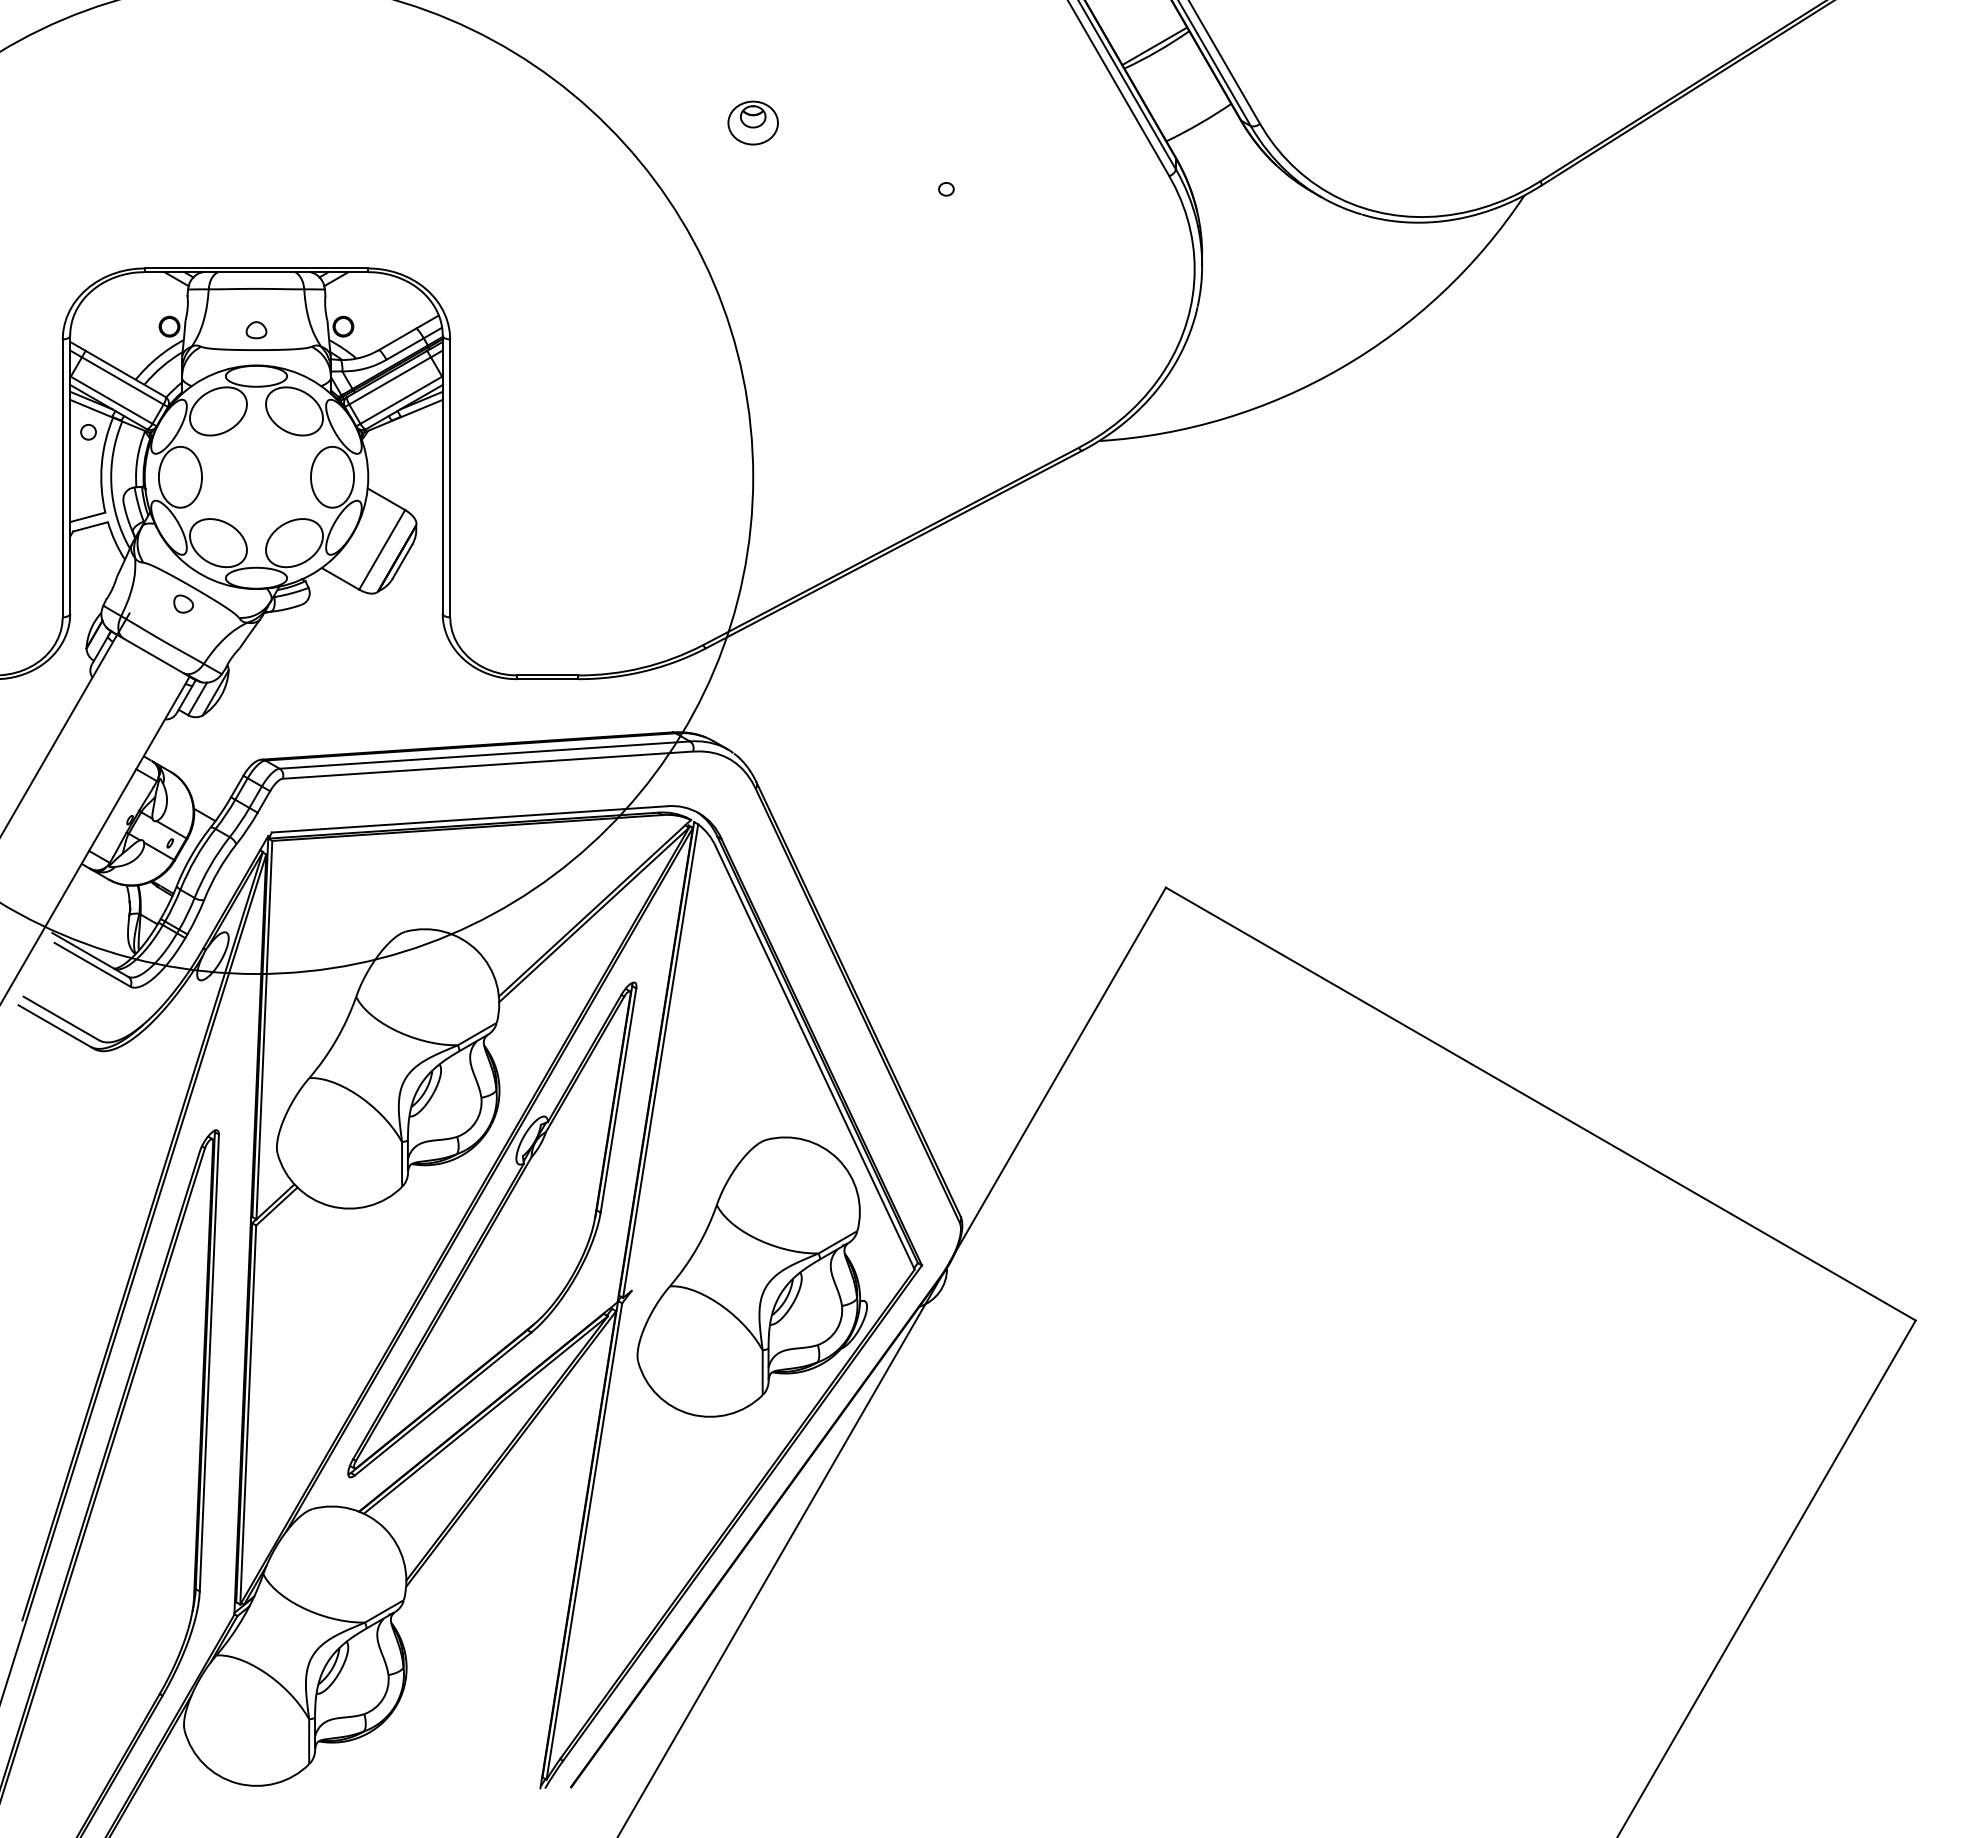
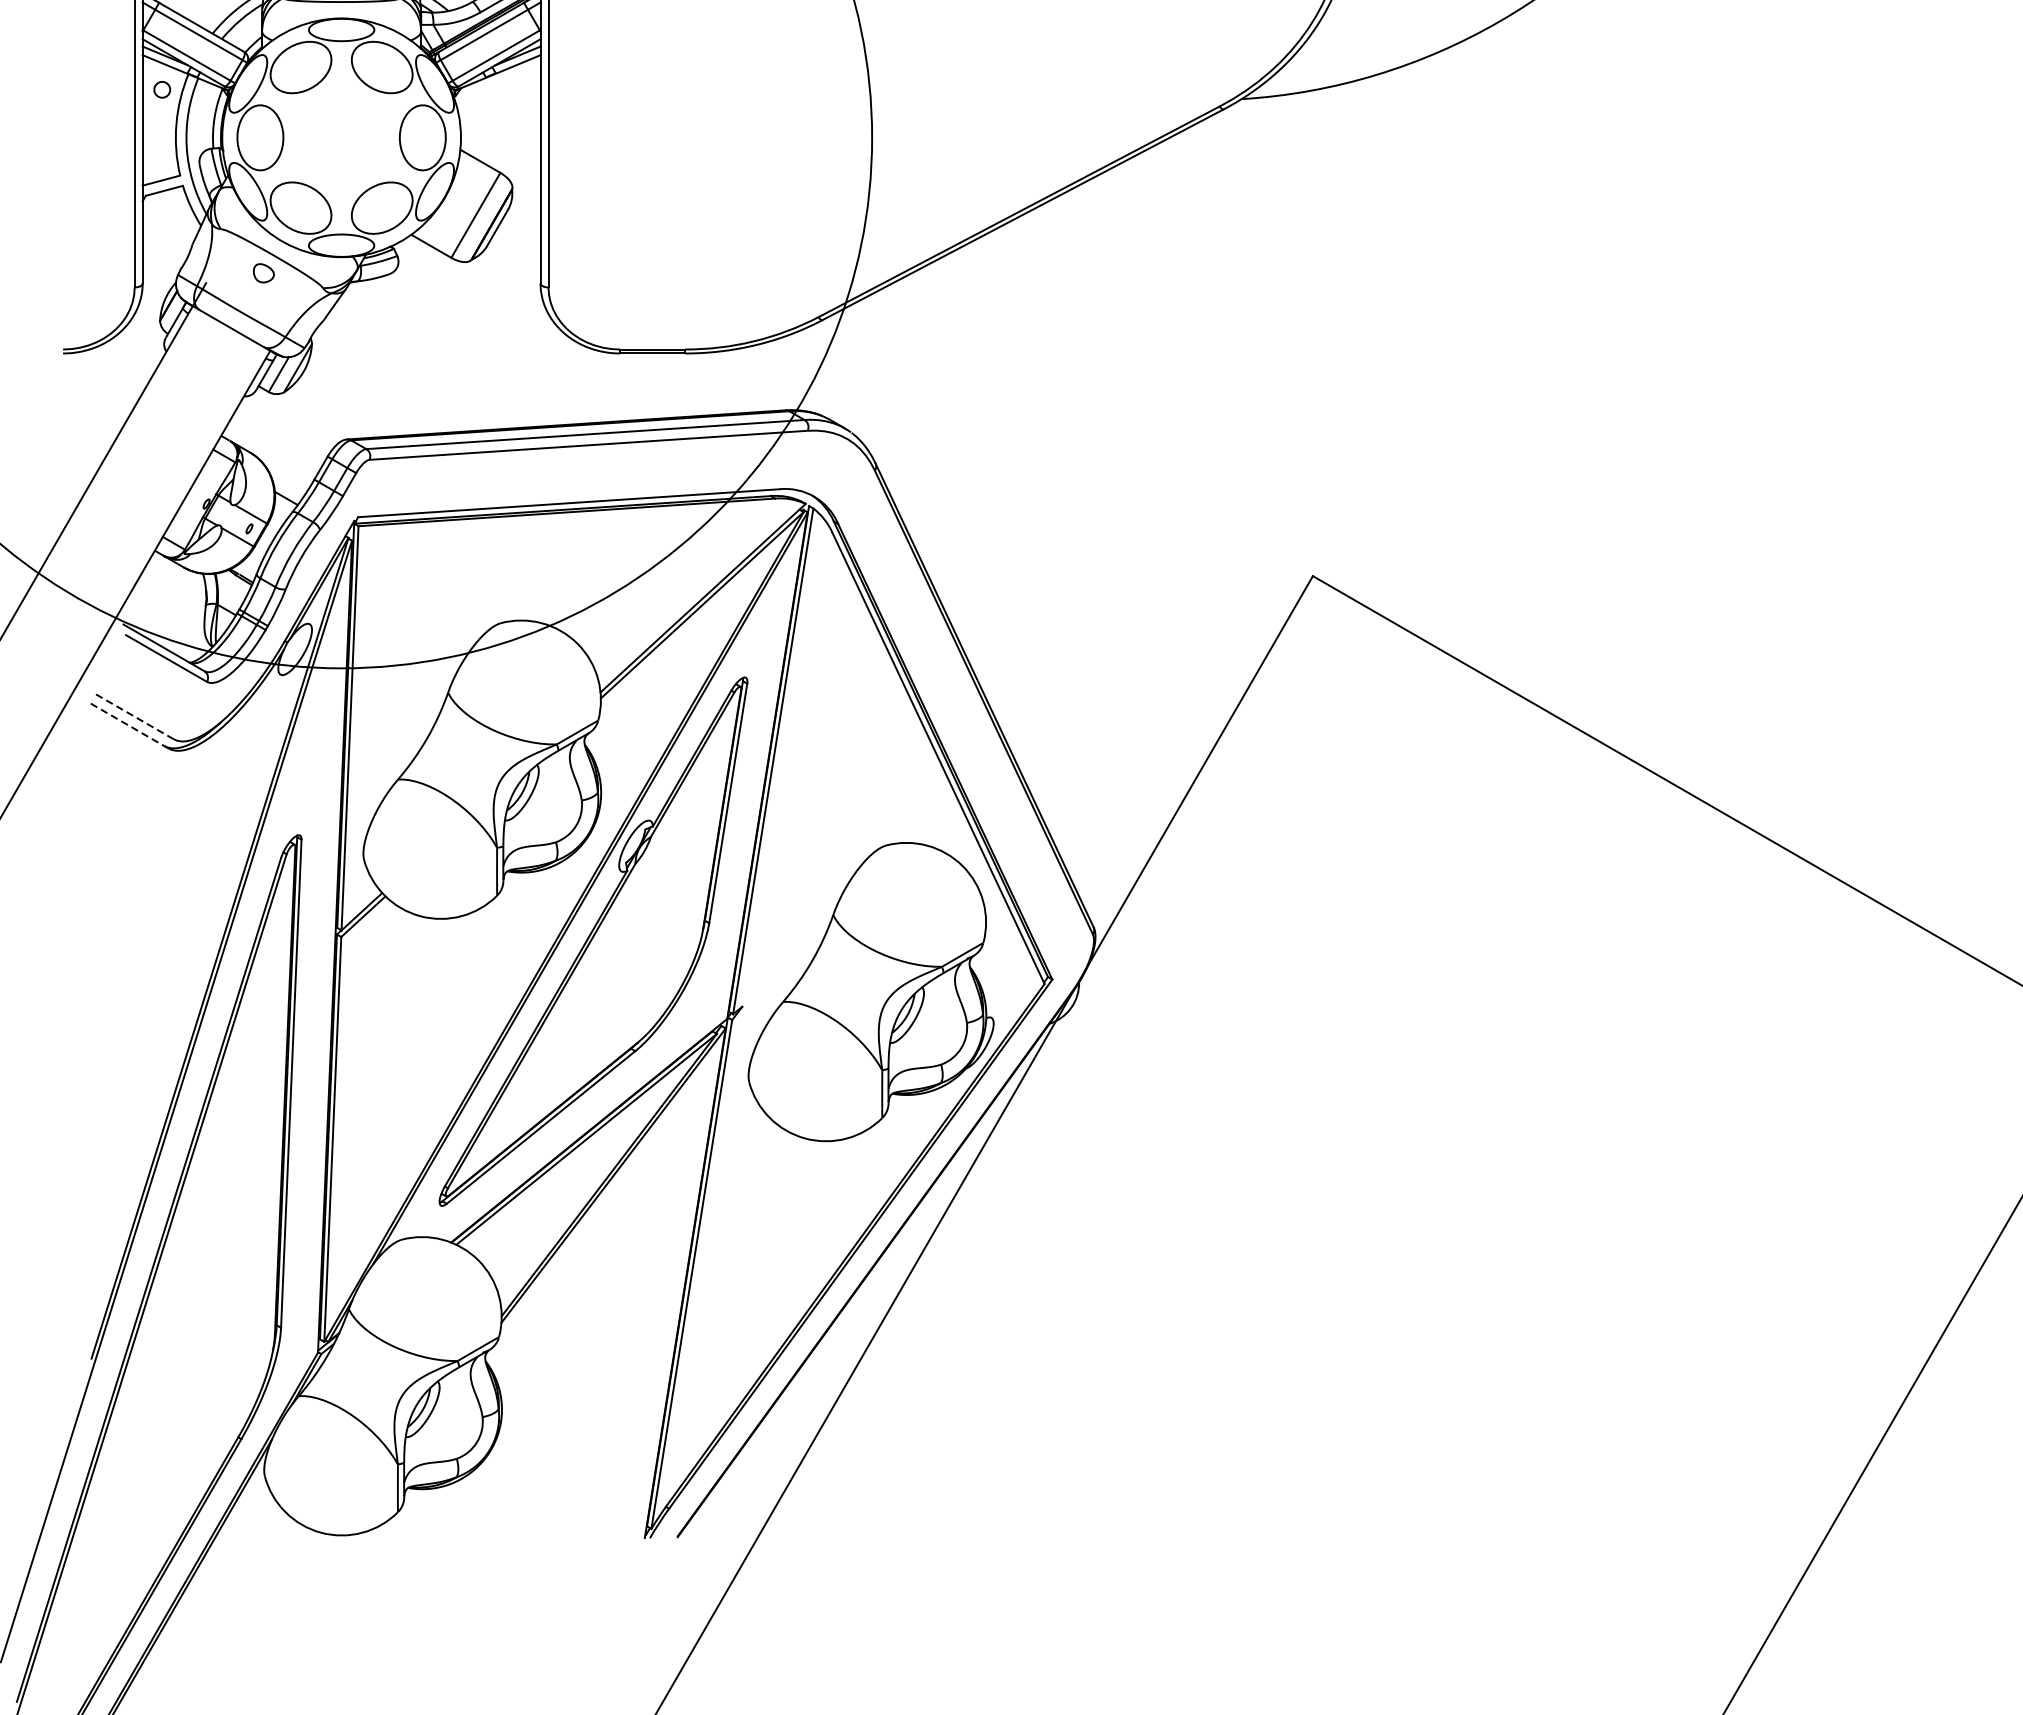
line: (61, 1018) -> (133, 715), solid -> dashed
line: (56, 1027) -> (128, 725), solid -> dashed

